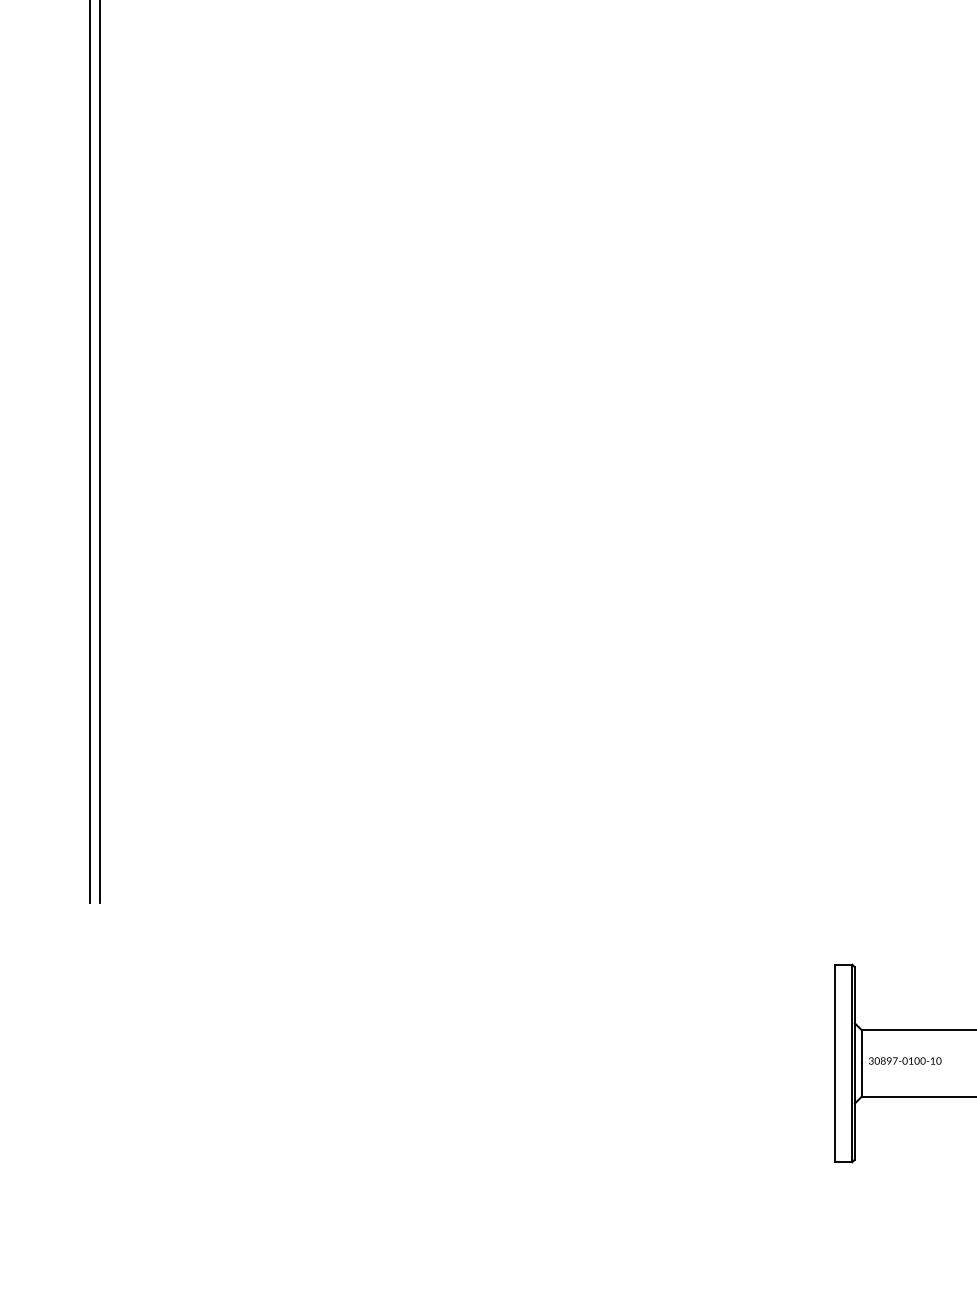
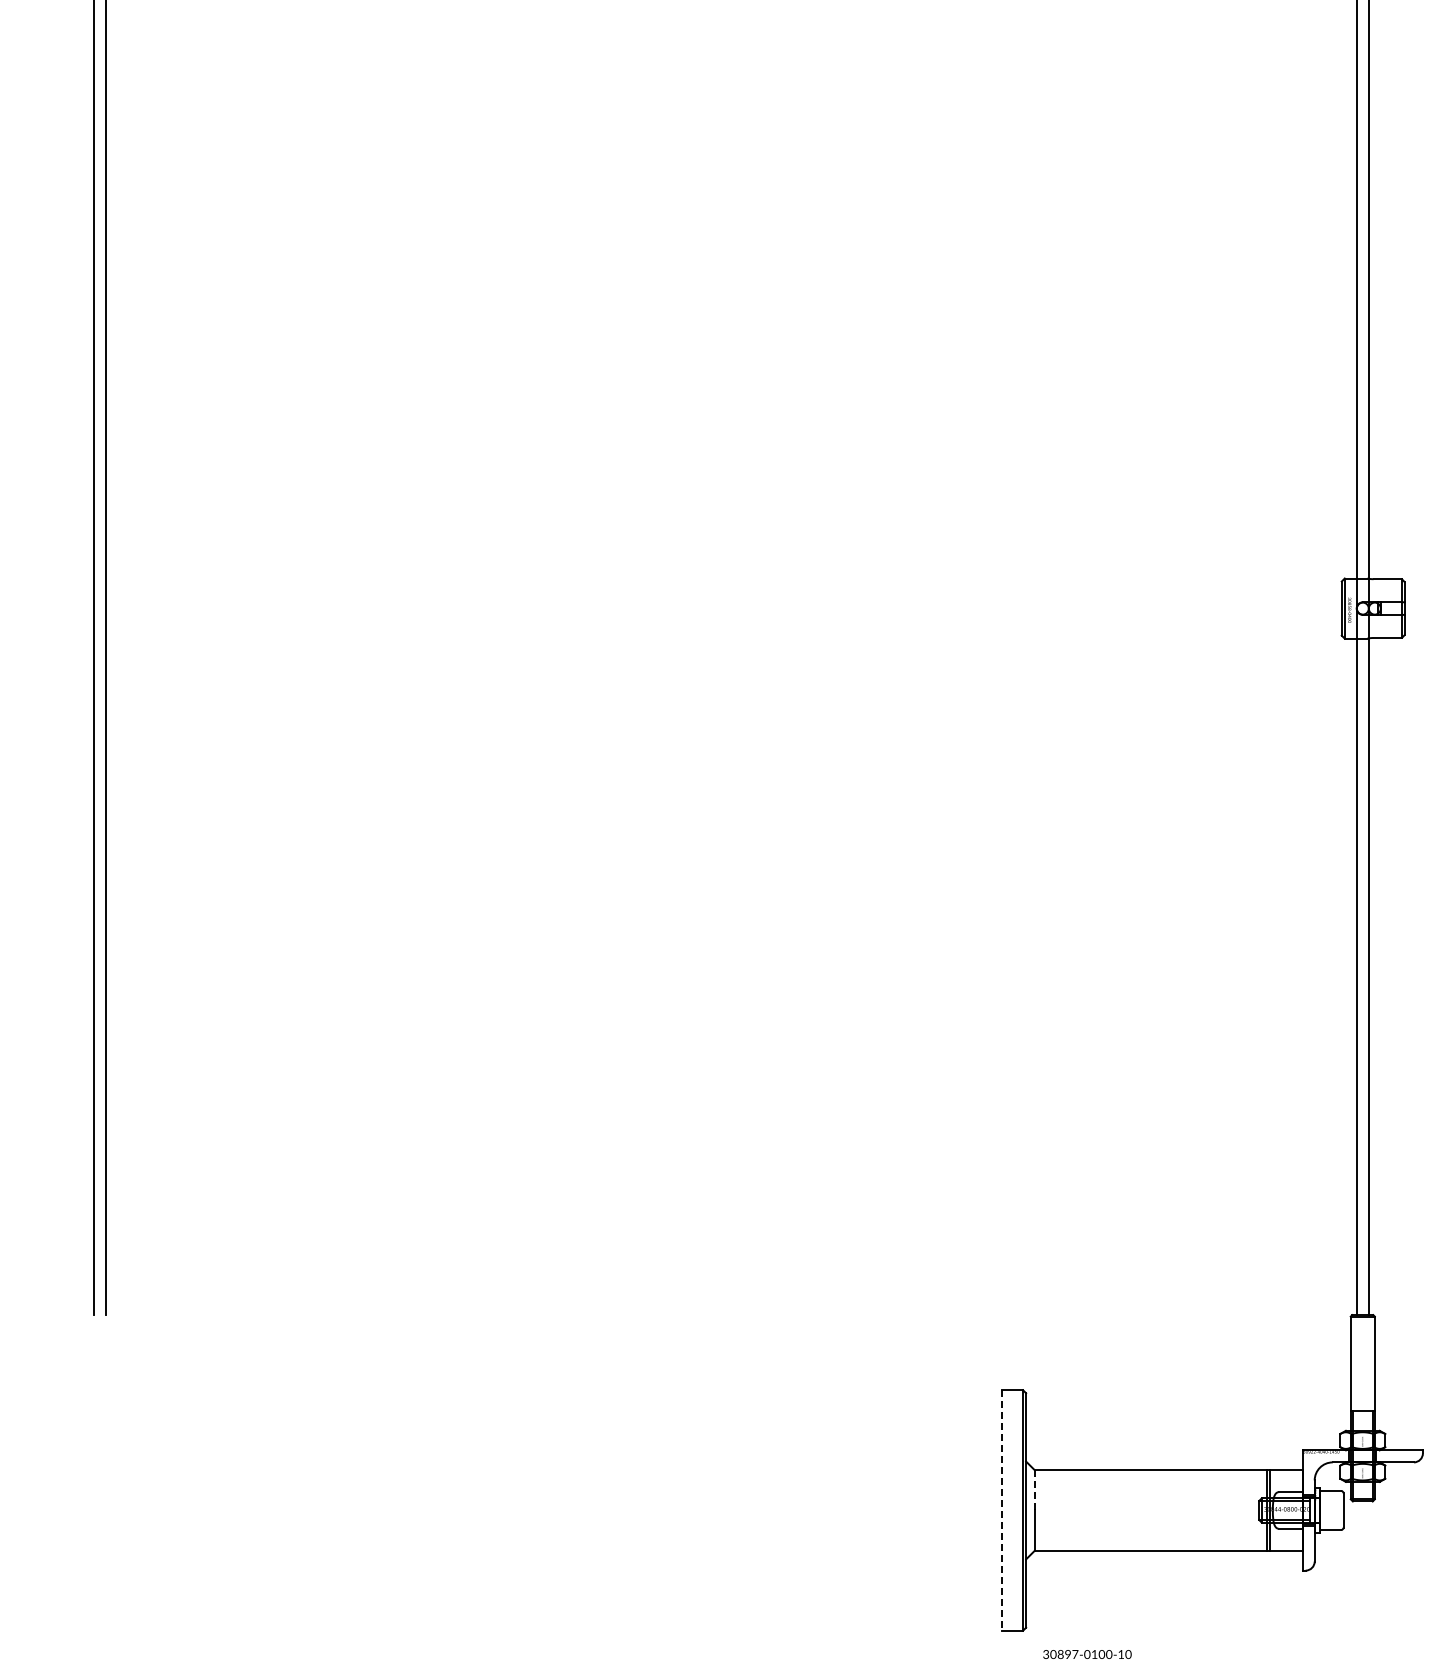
line: (861, 1046) -> (1034, 1489), solid -> dashed
text: (905, 1061) -> (1087, 1654), moved
line: (835, 1063) -> (1002, 1510), solid -> dashed

